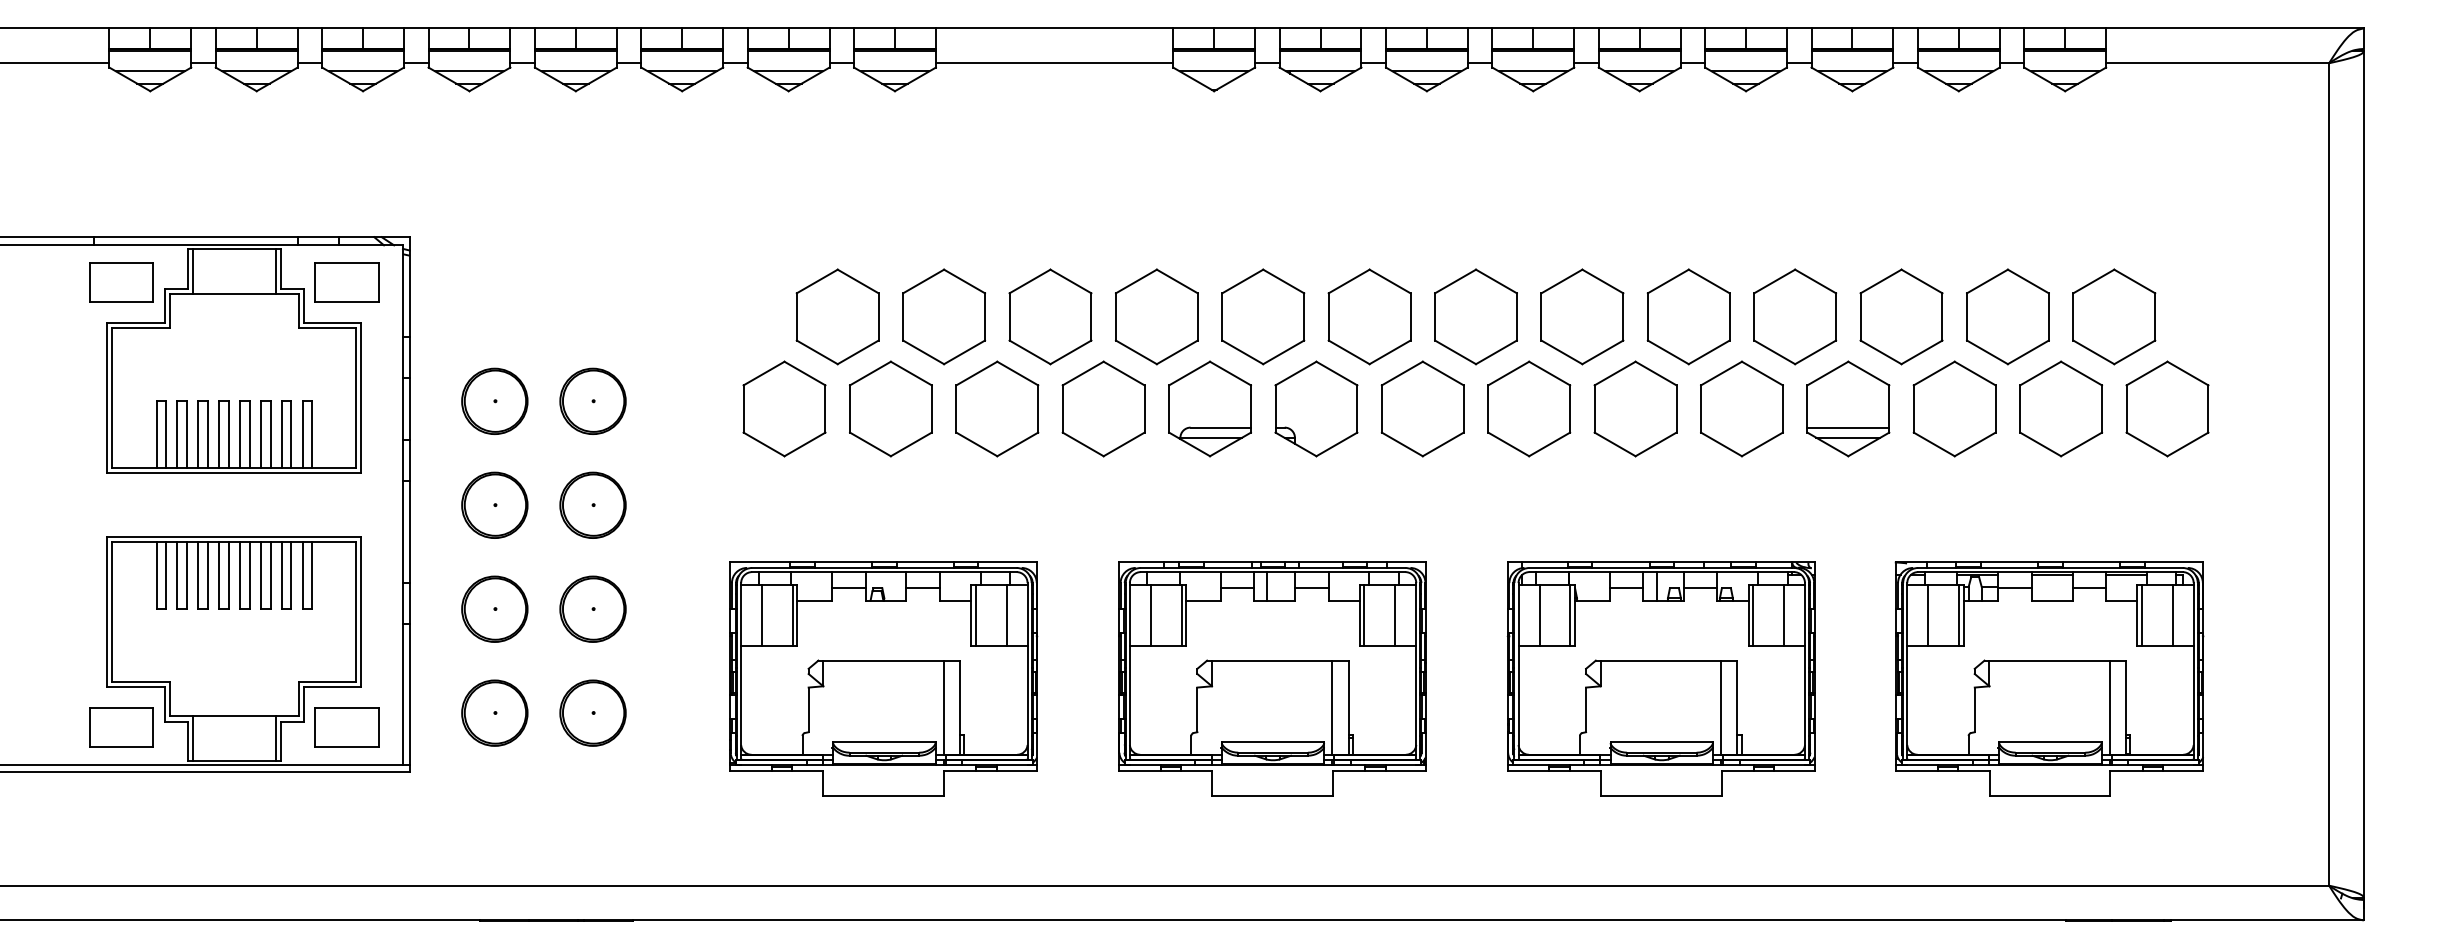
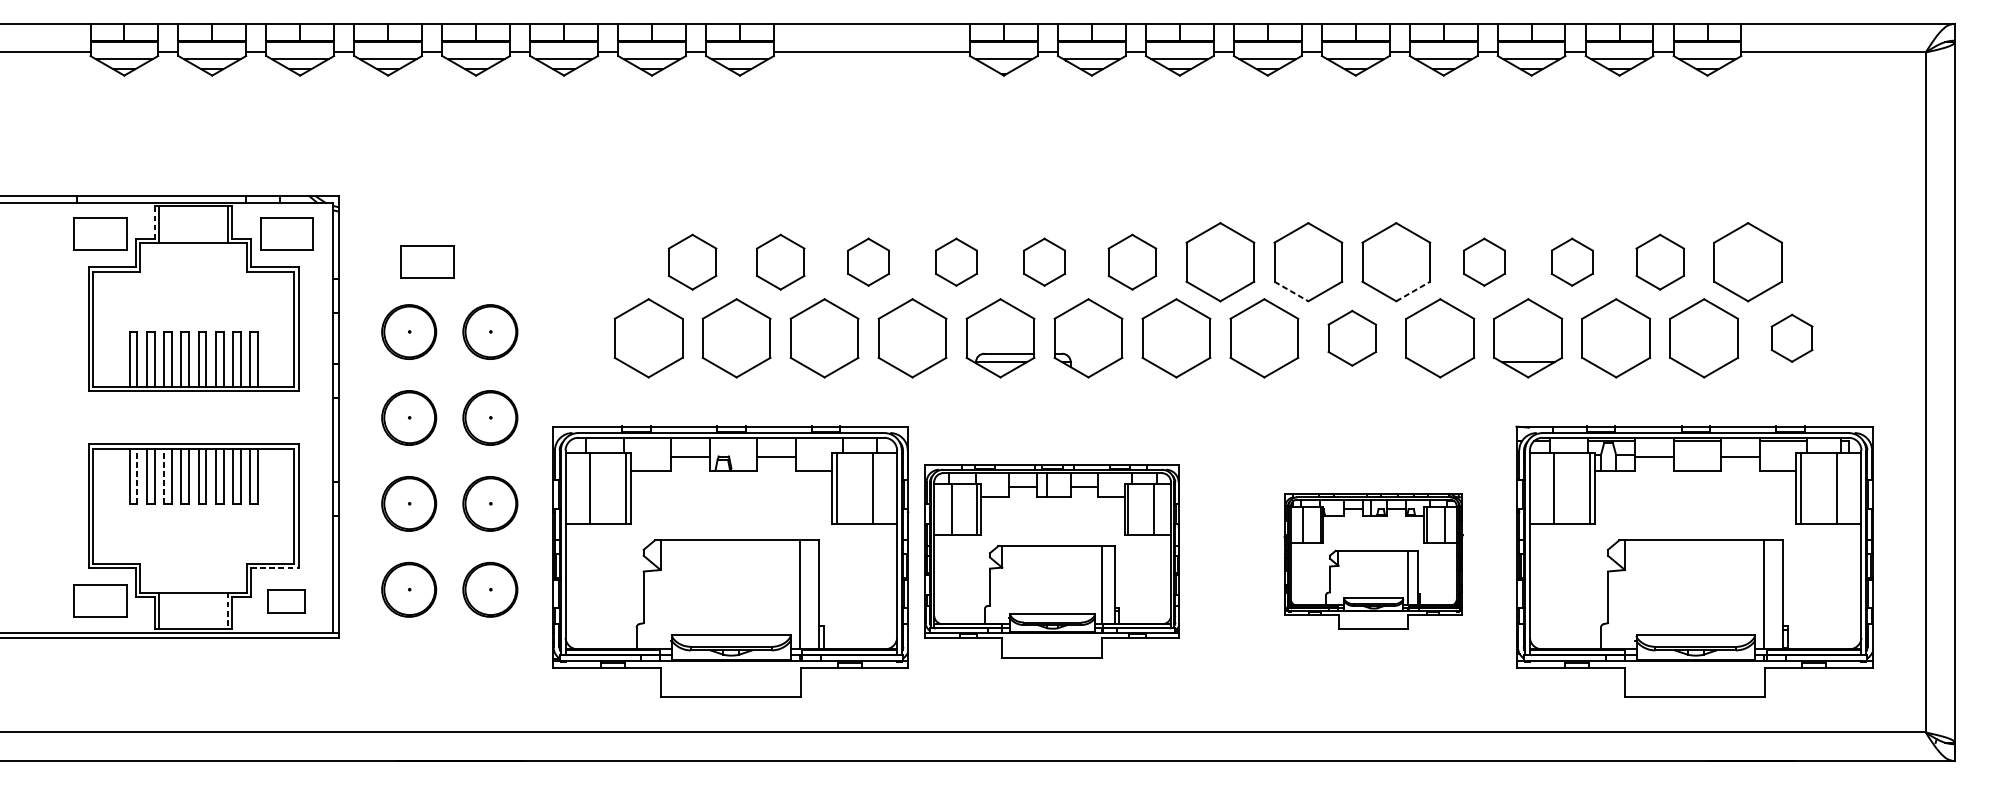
line: (187, 269) -> (155, 223), solid -> dashed
part: (516, 316) -> (427, 261), added
part: (837, 316) -> (692, 261), size x0.7
part: (944, 316) -> (780, 261), size x0.7
part: (1050, 316) -> (868, 261), size x0.6
part: (1156, 316) -> (956, 261), size x0.6
part: (1263, 316) -> (1044, 261), size x0.6
part: (1369, 316) -> (1132, 261), size x0.7
part: (1795, 316) -> (1484, 261), size x0.6
part: (1901, 316) -> (1572, 261), size x0.6
part: (2007, 316) -> (1659, 261), size x0.7
line: (1561, 352) -> (1291, 291), solid -> dashed
line: (1709, 352) -> (1413, 291), solid -> dashed
part: (1635, 408) -> (1352, 337), size x0.7
part: (2167, 408) -> (1792, 337), size x0.6
line: (1848, 427) -> (1528, 353), removed
line: (166, 575) -> (137, 476), solid -> dashed
line: (198, 575) -> (164, 476), solid -> dashed
part: (883, 678) -> (730, 561), size x1.4
part: (1660, 678) -> (1372, 561), size x0.7
part: (2049, 678) -> (1694, 561), size x1.4
line: (332, 687) -> (274, 568), solid -> dashed
part: (346, 727) -> (286, 601), size x0.7
line: (275, 739) -> (227, 611), solid -> dashed

